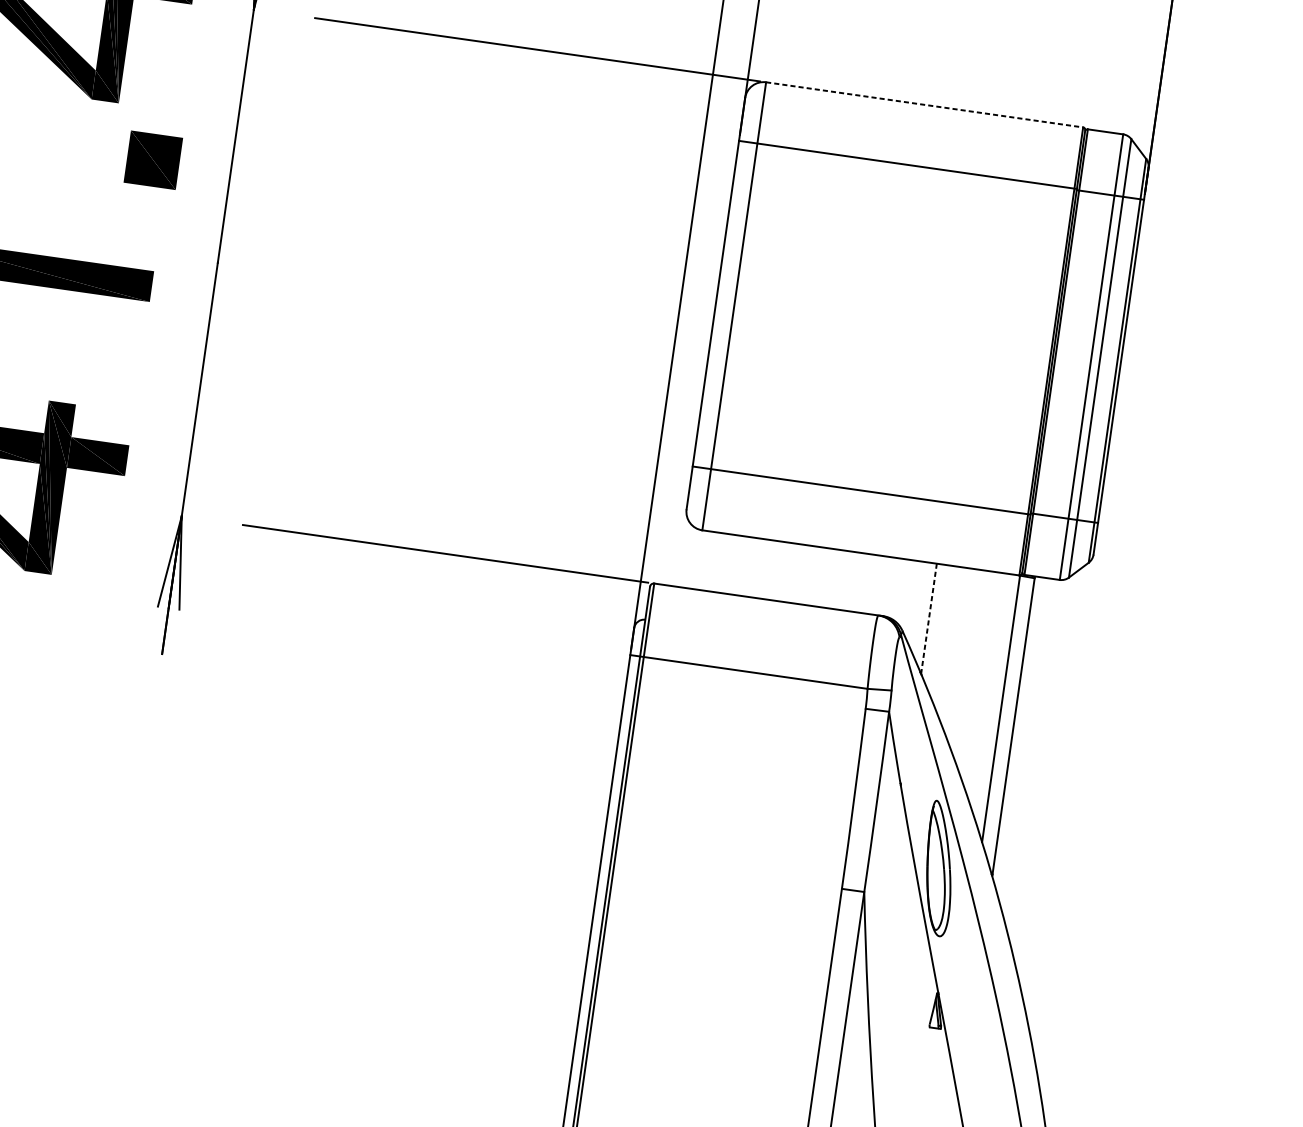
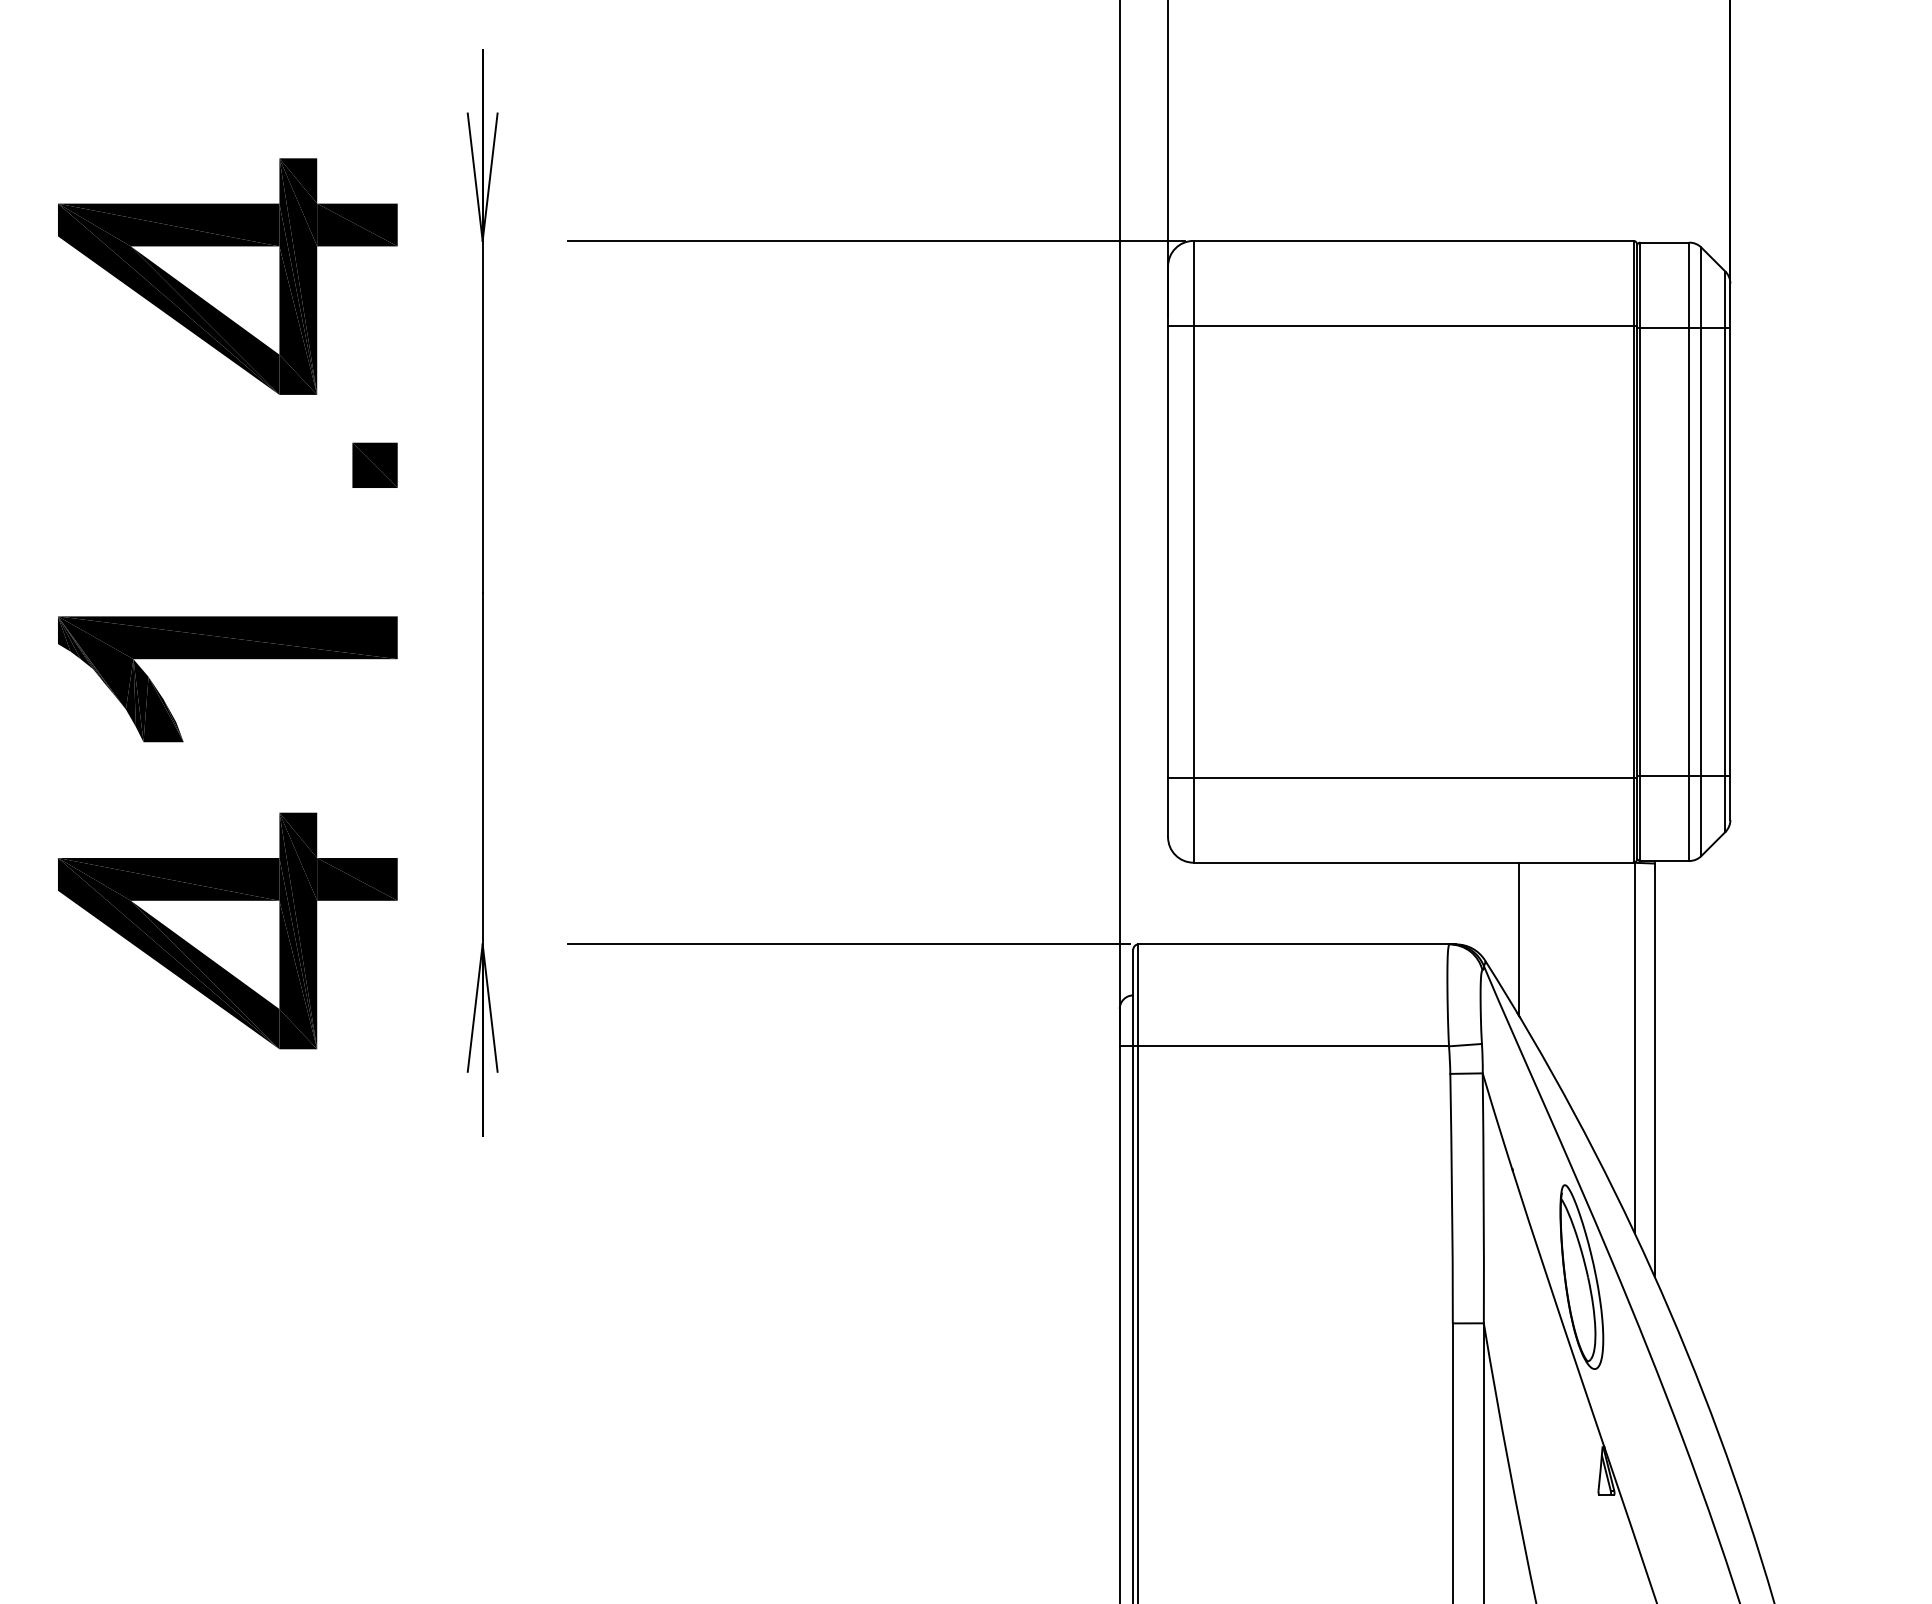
line: (925, 104) -> (1414, 240), dashed -> solid
part: (153, 159) -> (374, 464), size x0.62
line: (928, 618) -> (1518, 939), dashed -> solid

